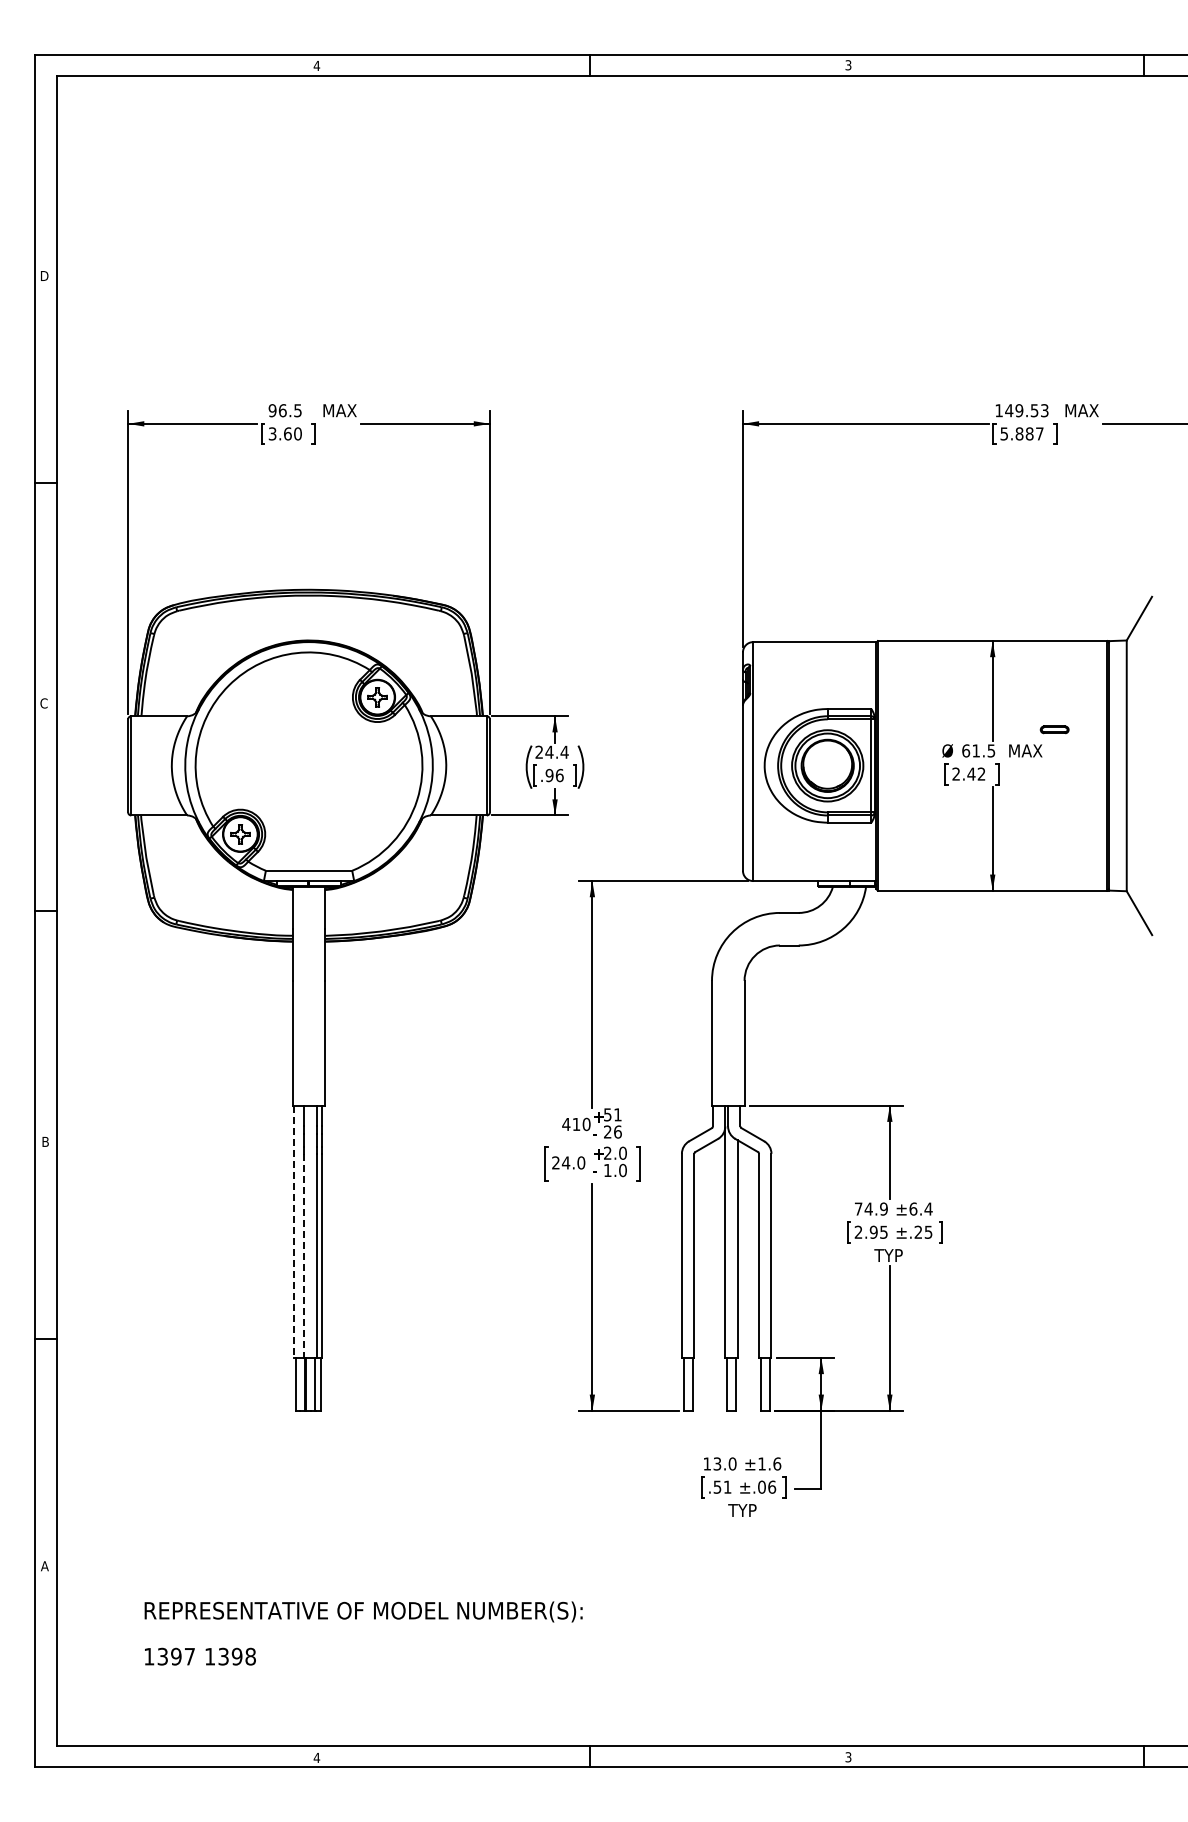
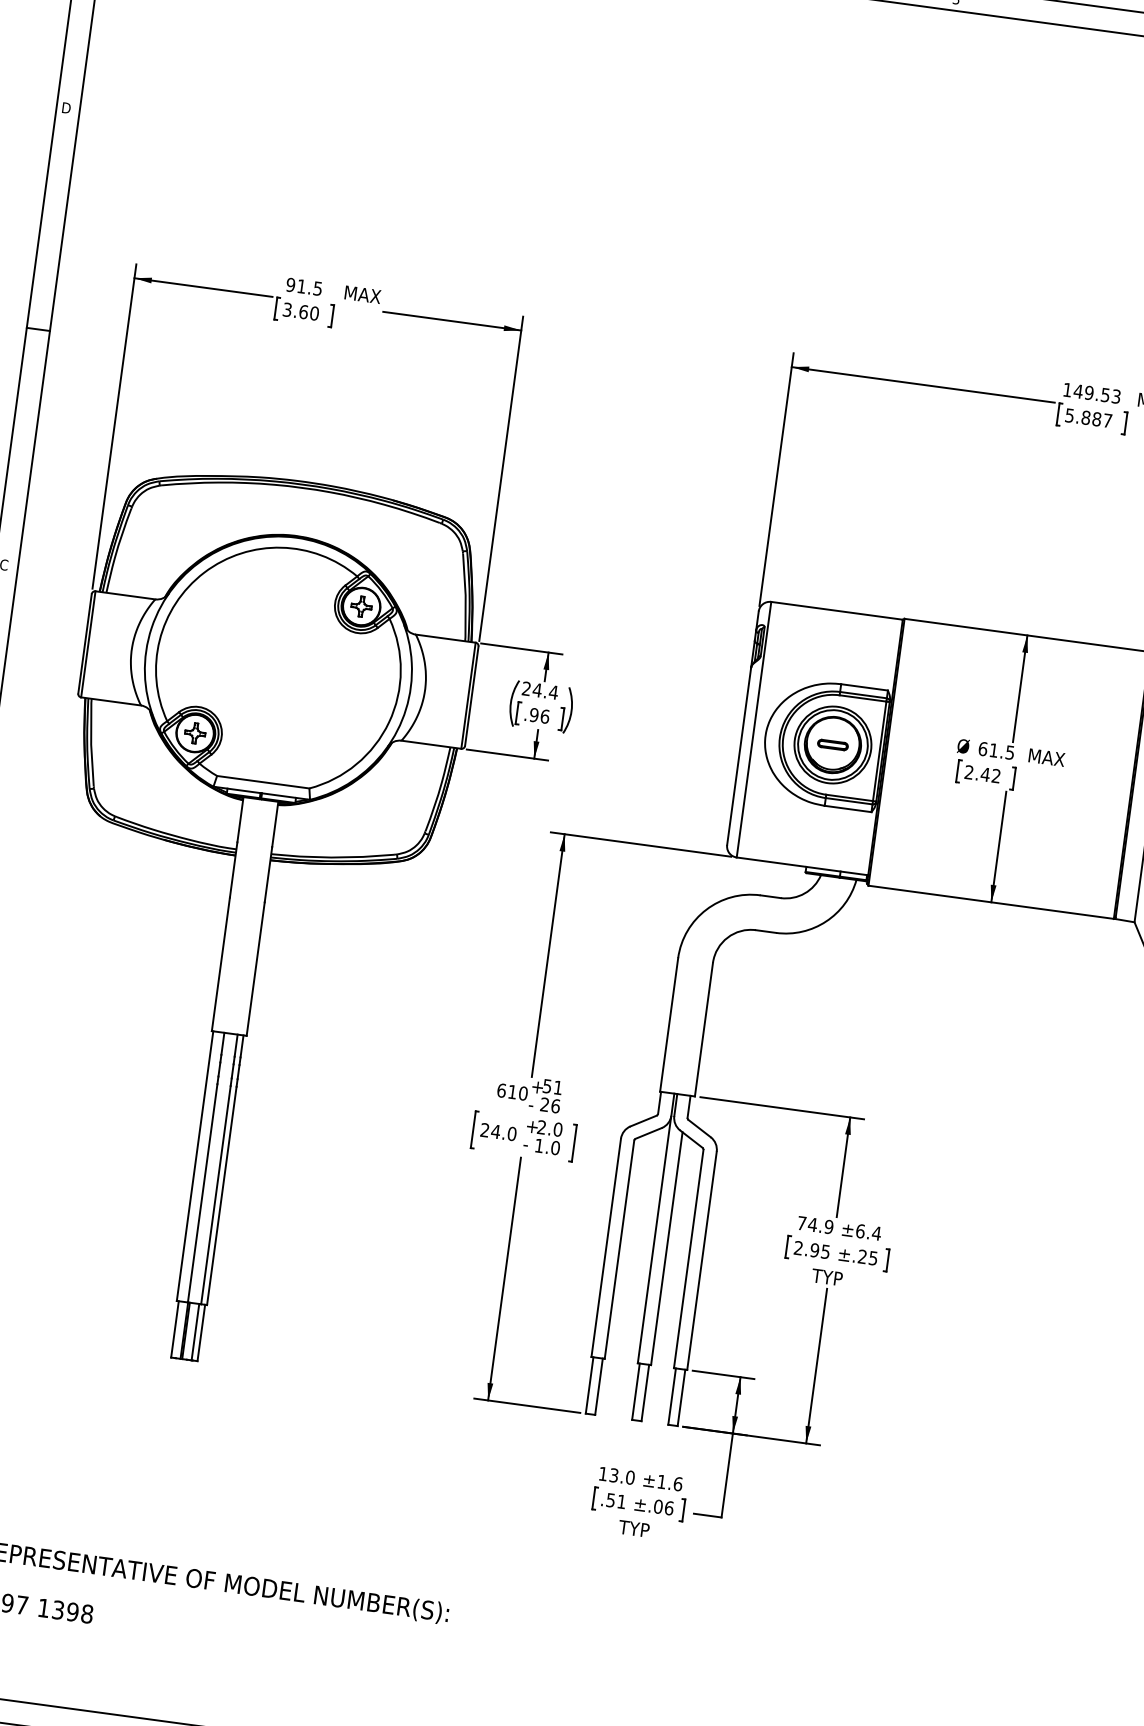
text: (282, 410) -> (301, 286), 96.5 -> 91.5
part: (1054, 729) -> (832, 744), moved
text: (566, 1124) -> (501, 1090), 410 -> 610
line: (294, 1232) -> (195, 1166), dashed -> solid
line: (304, 1256) -> (202, 1193), dashed -> solid

